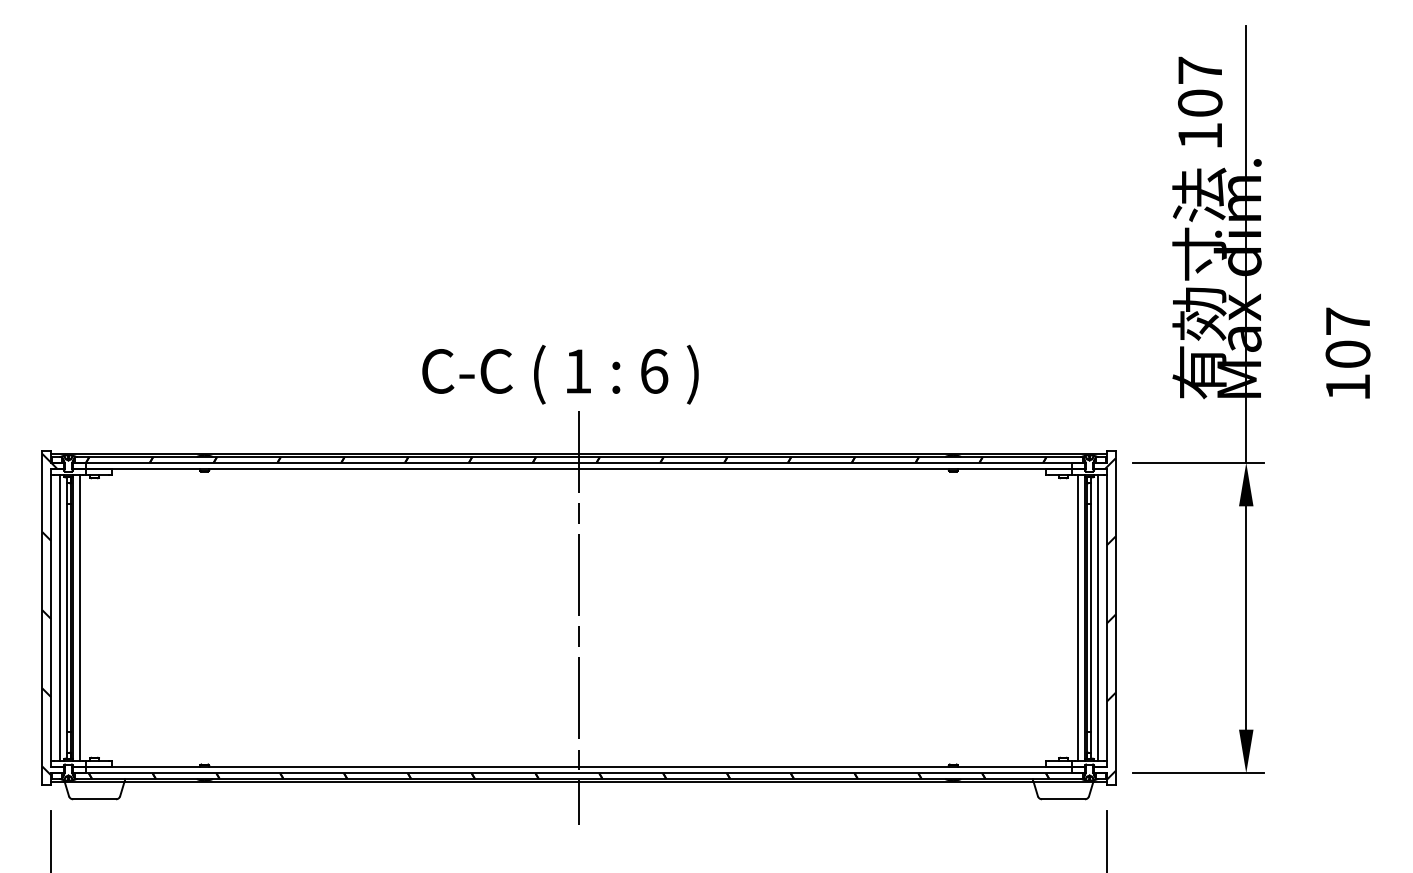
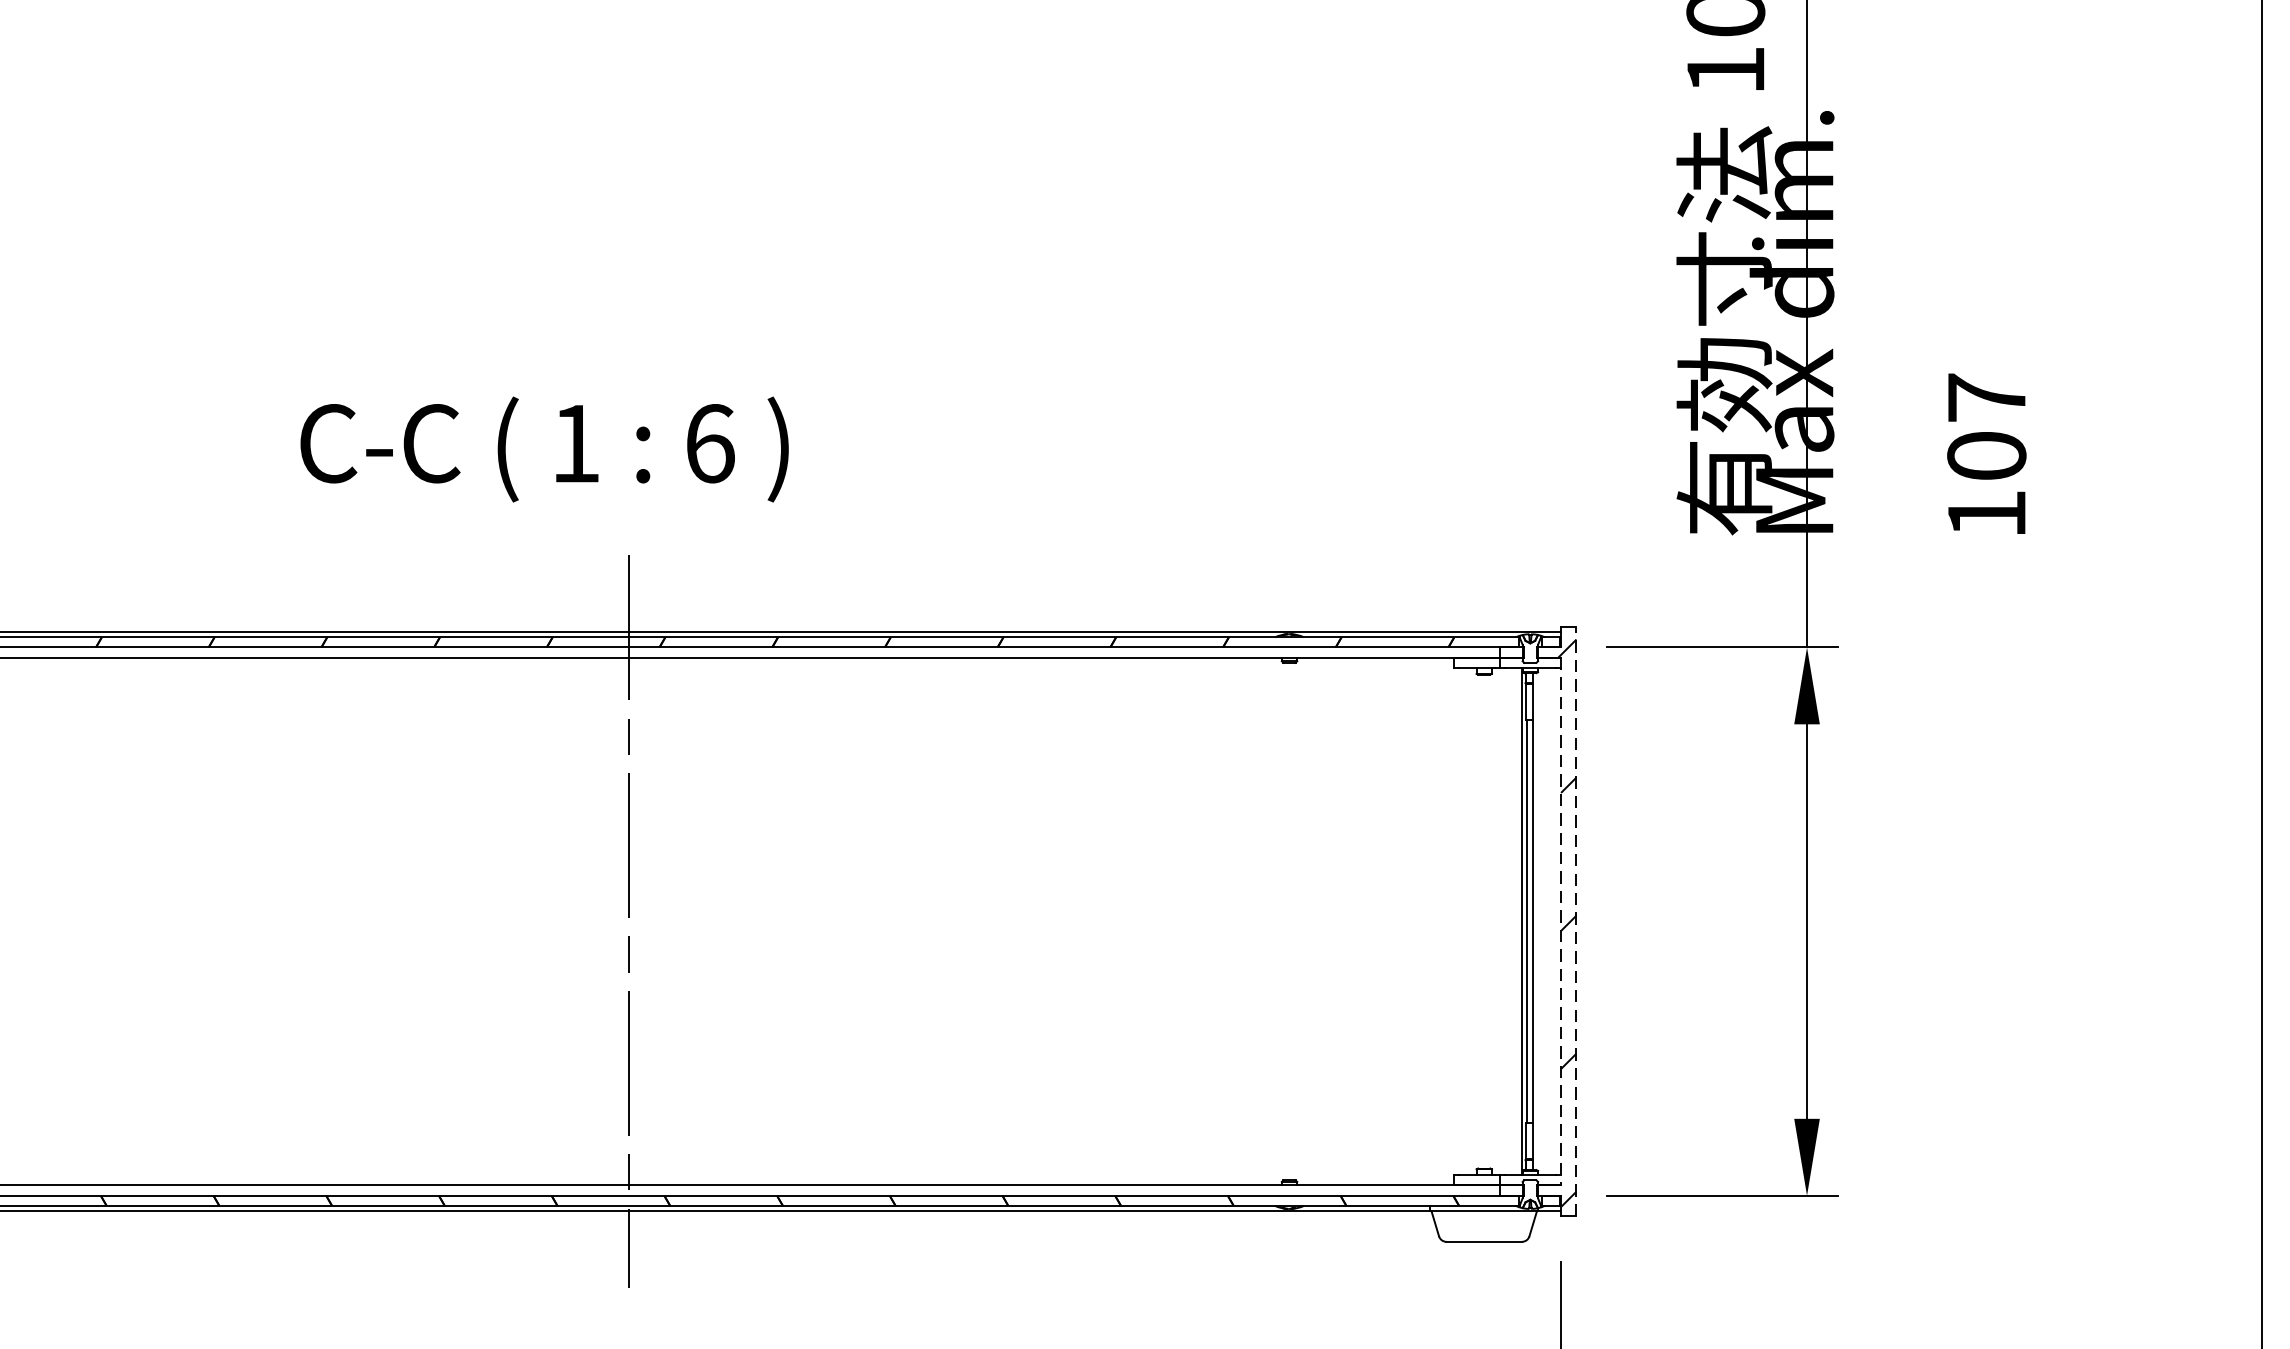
text: (560, 374) -> (544, 449), moved
line: (1078, 617) -> (1510, 920), removed
line: (1098, 617) -> (1546, 920), removed
line: (1107, 618) -> (1561, 922), solid -> dashed
line: (1115, 618) -> (1576, 922), solid -> dashed

